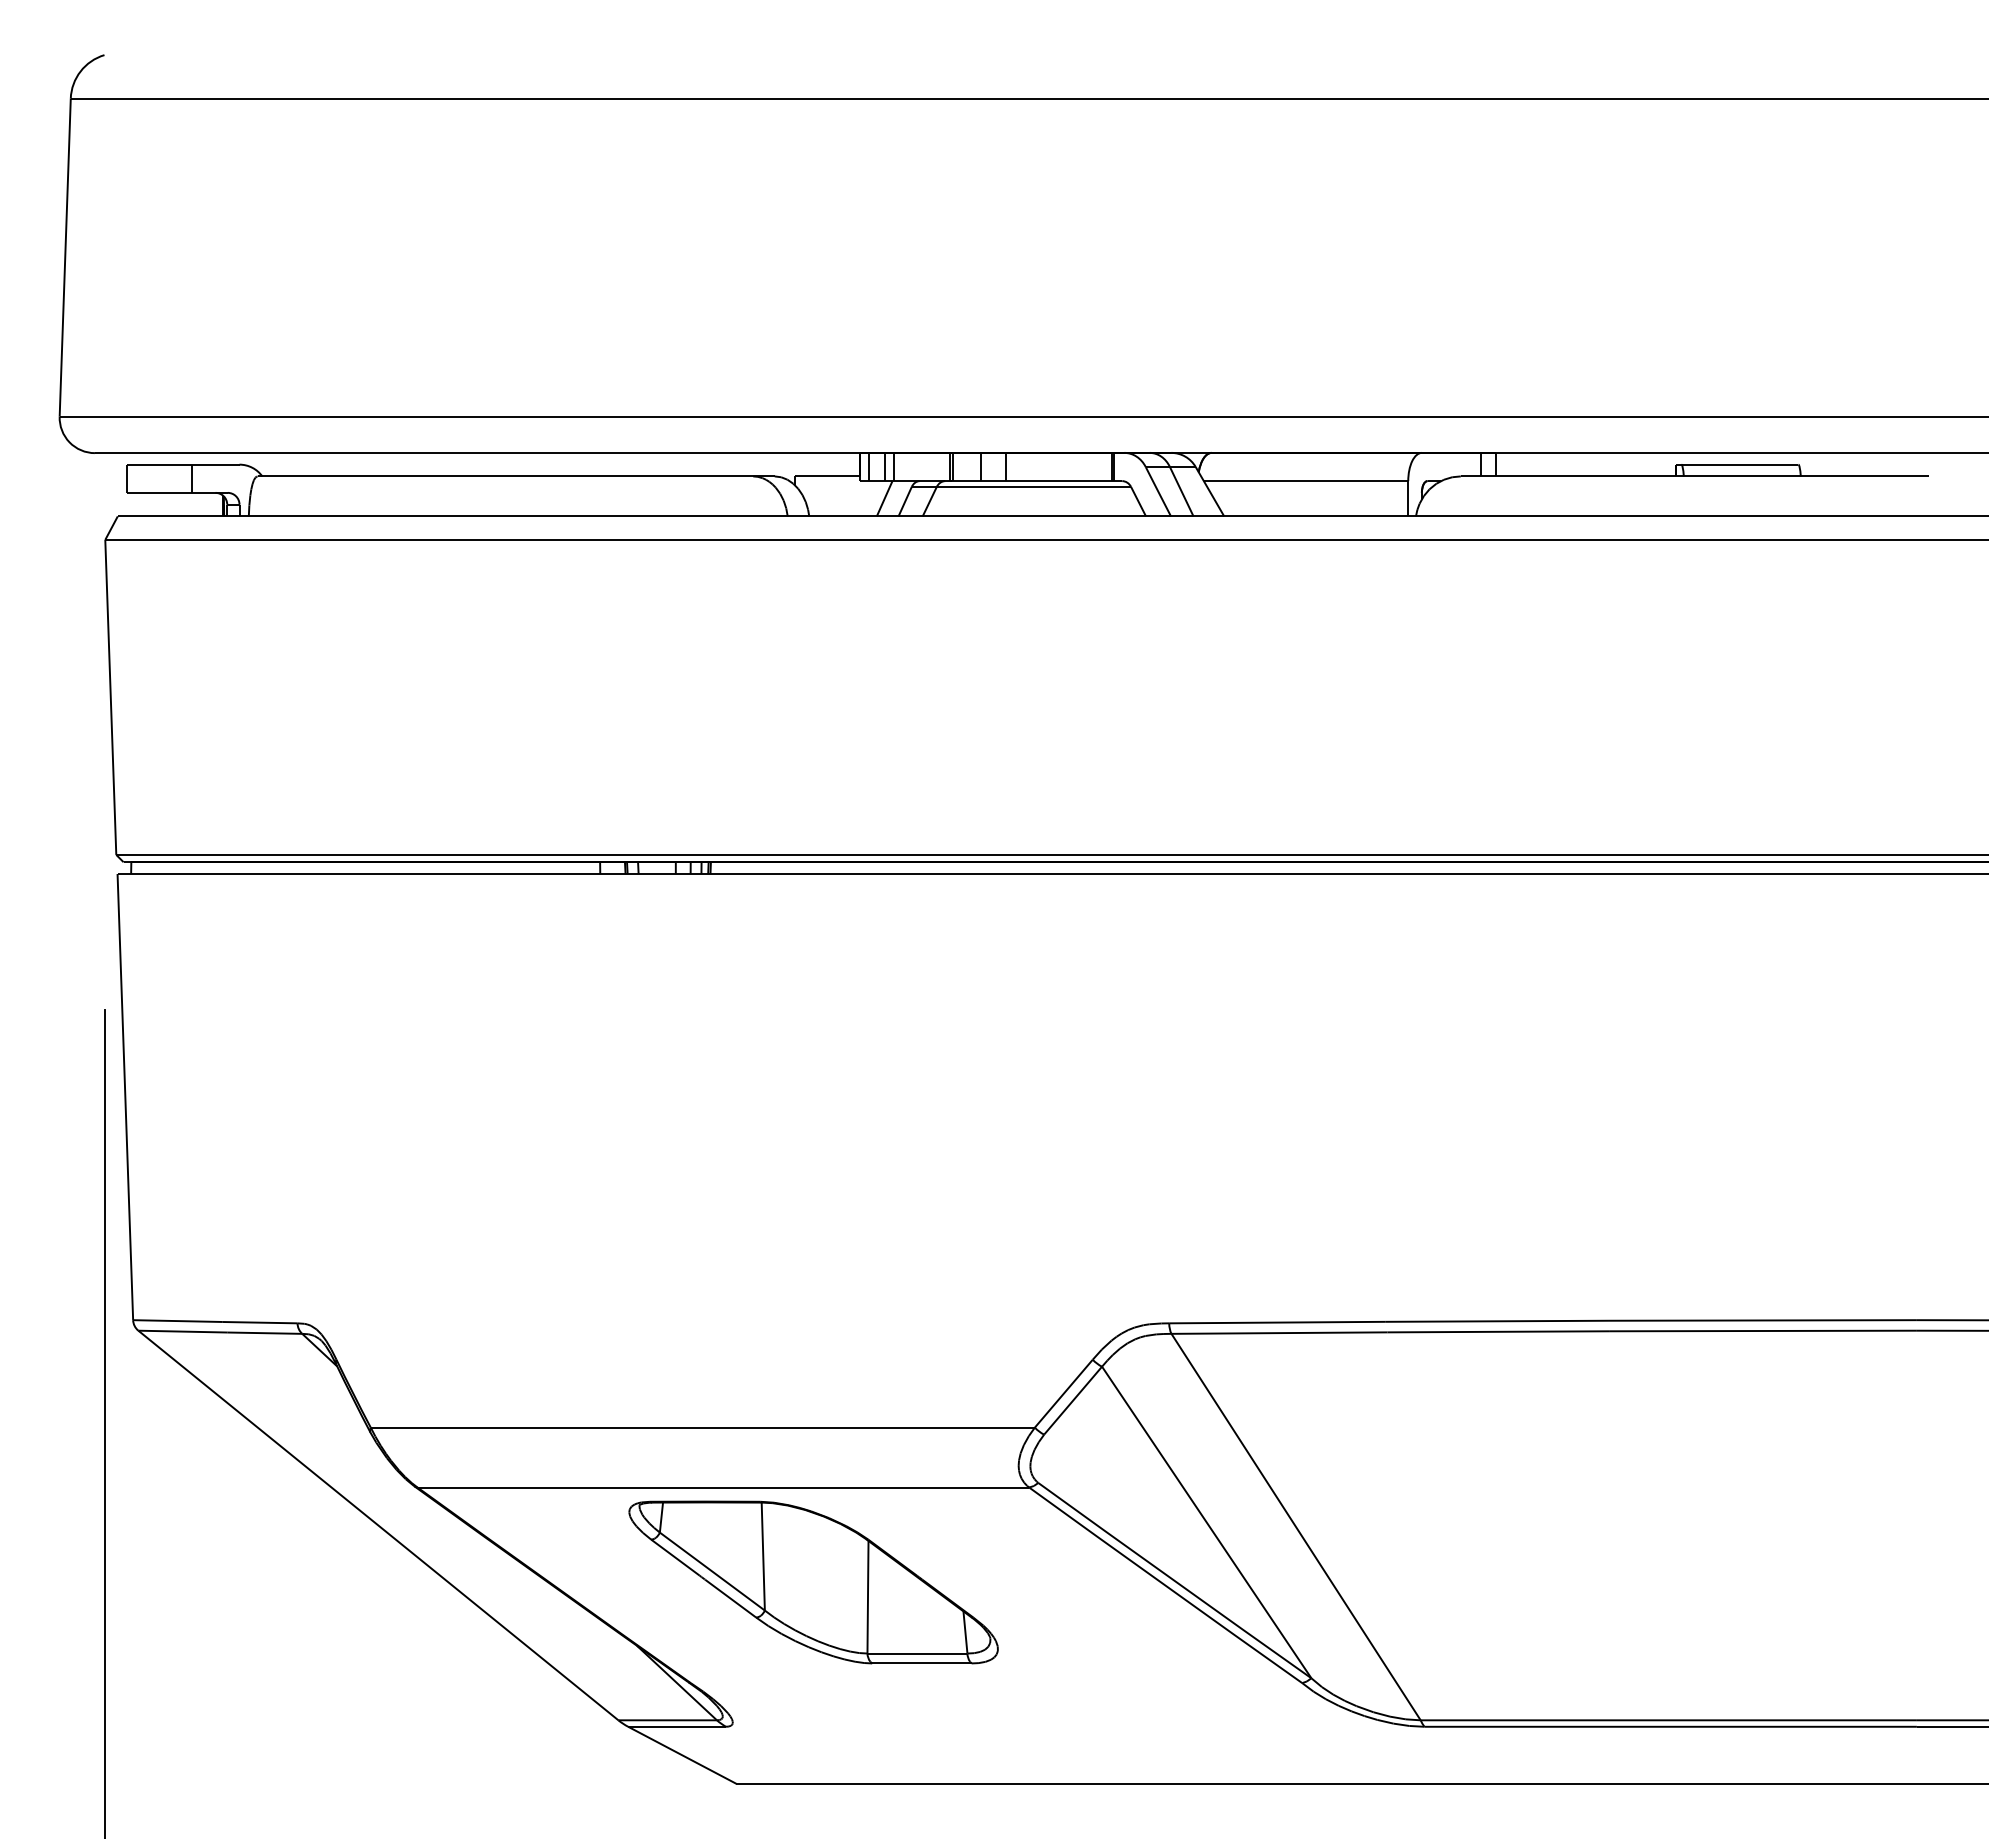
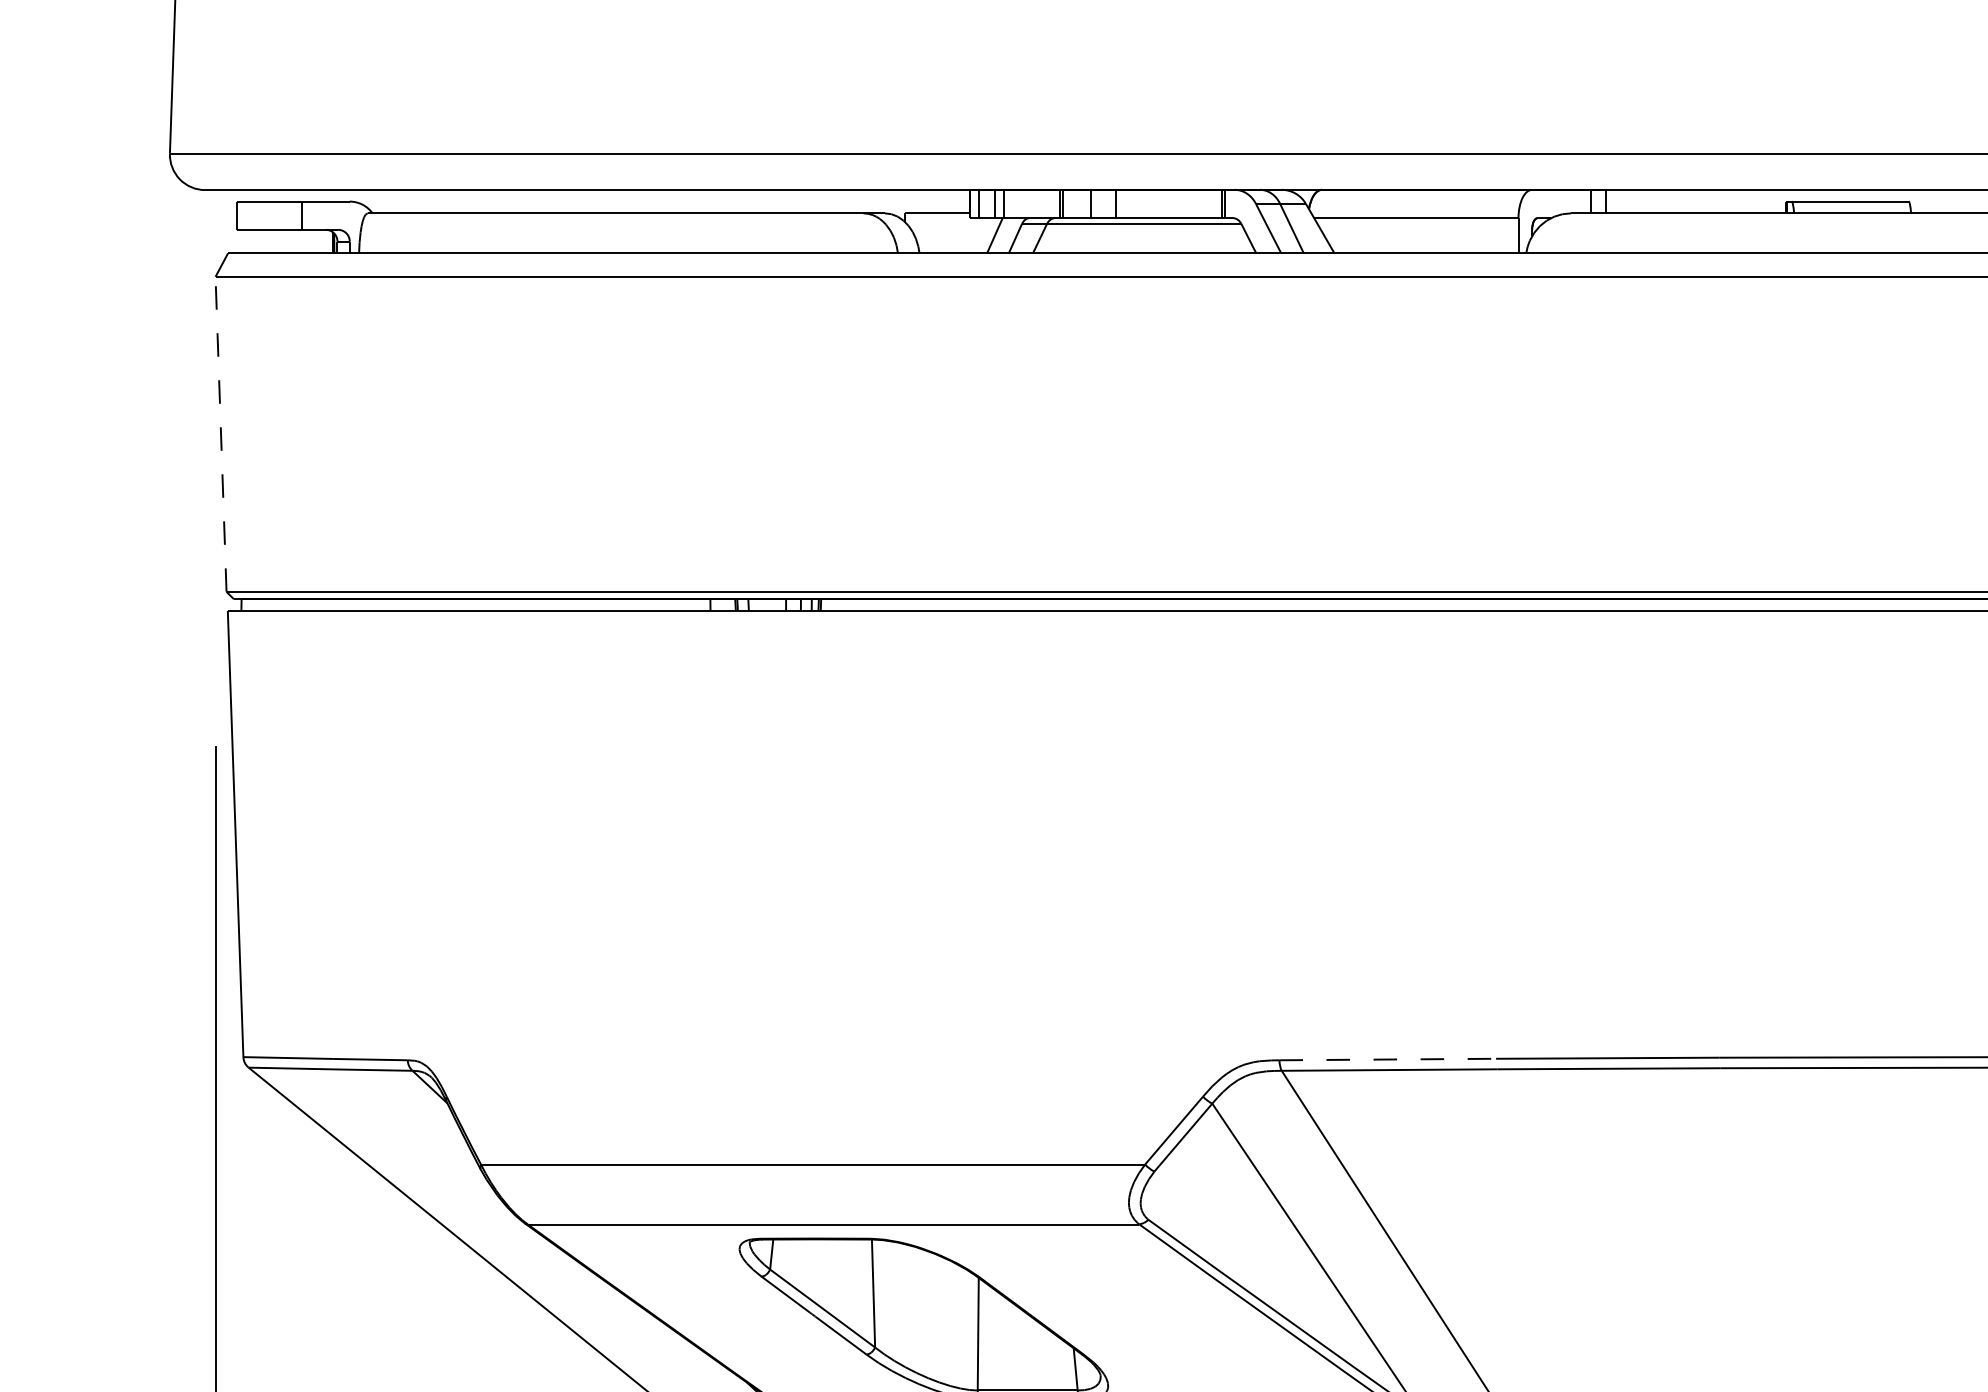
line: (110, 697) -> (220, 434), solid -> dashed
line: (1278, 1322) -> (1388, 1059), solid -> dashed

